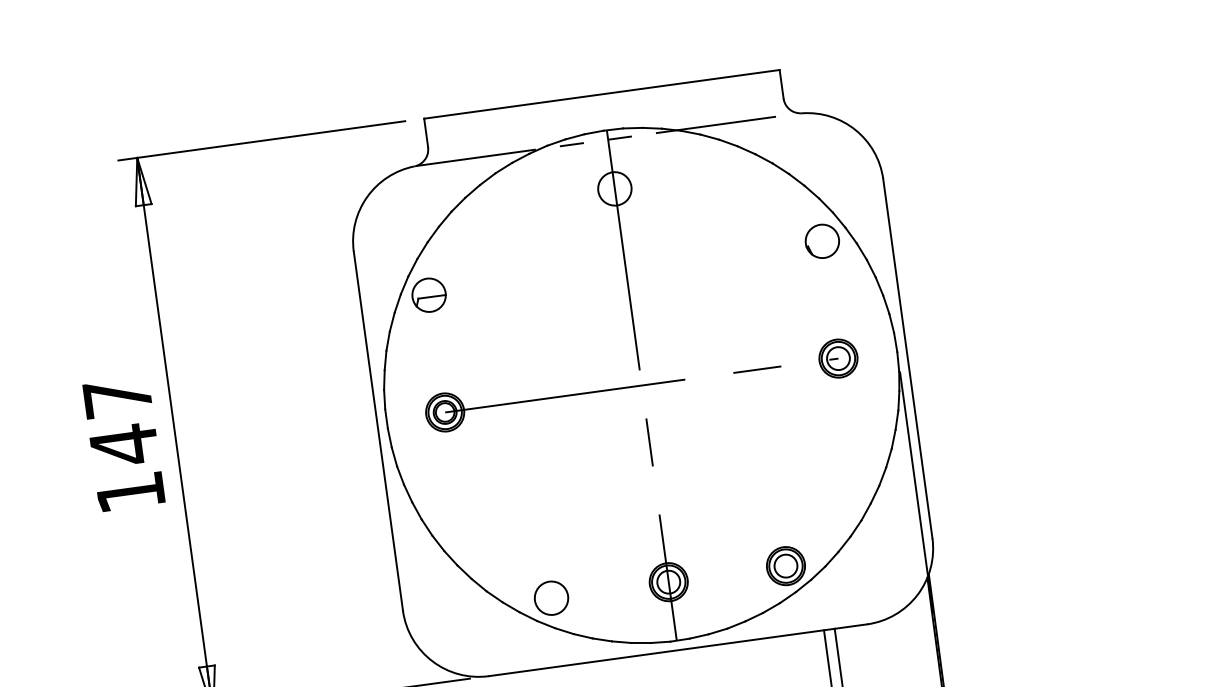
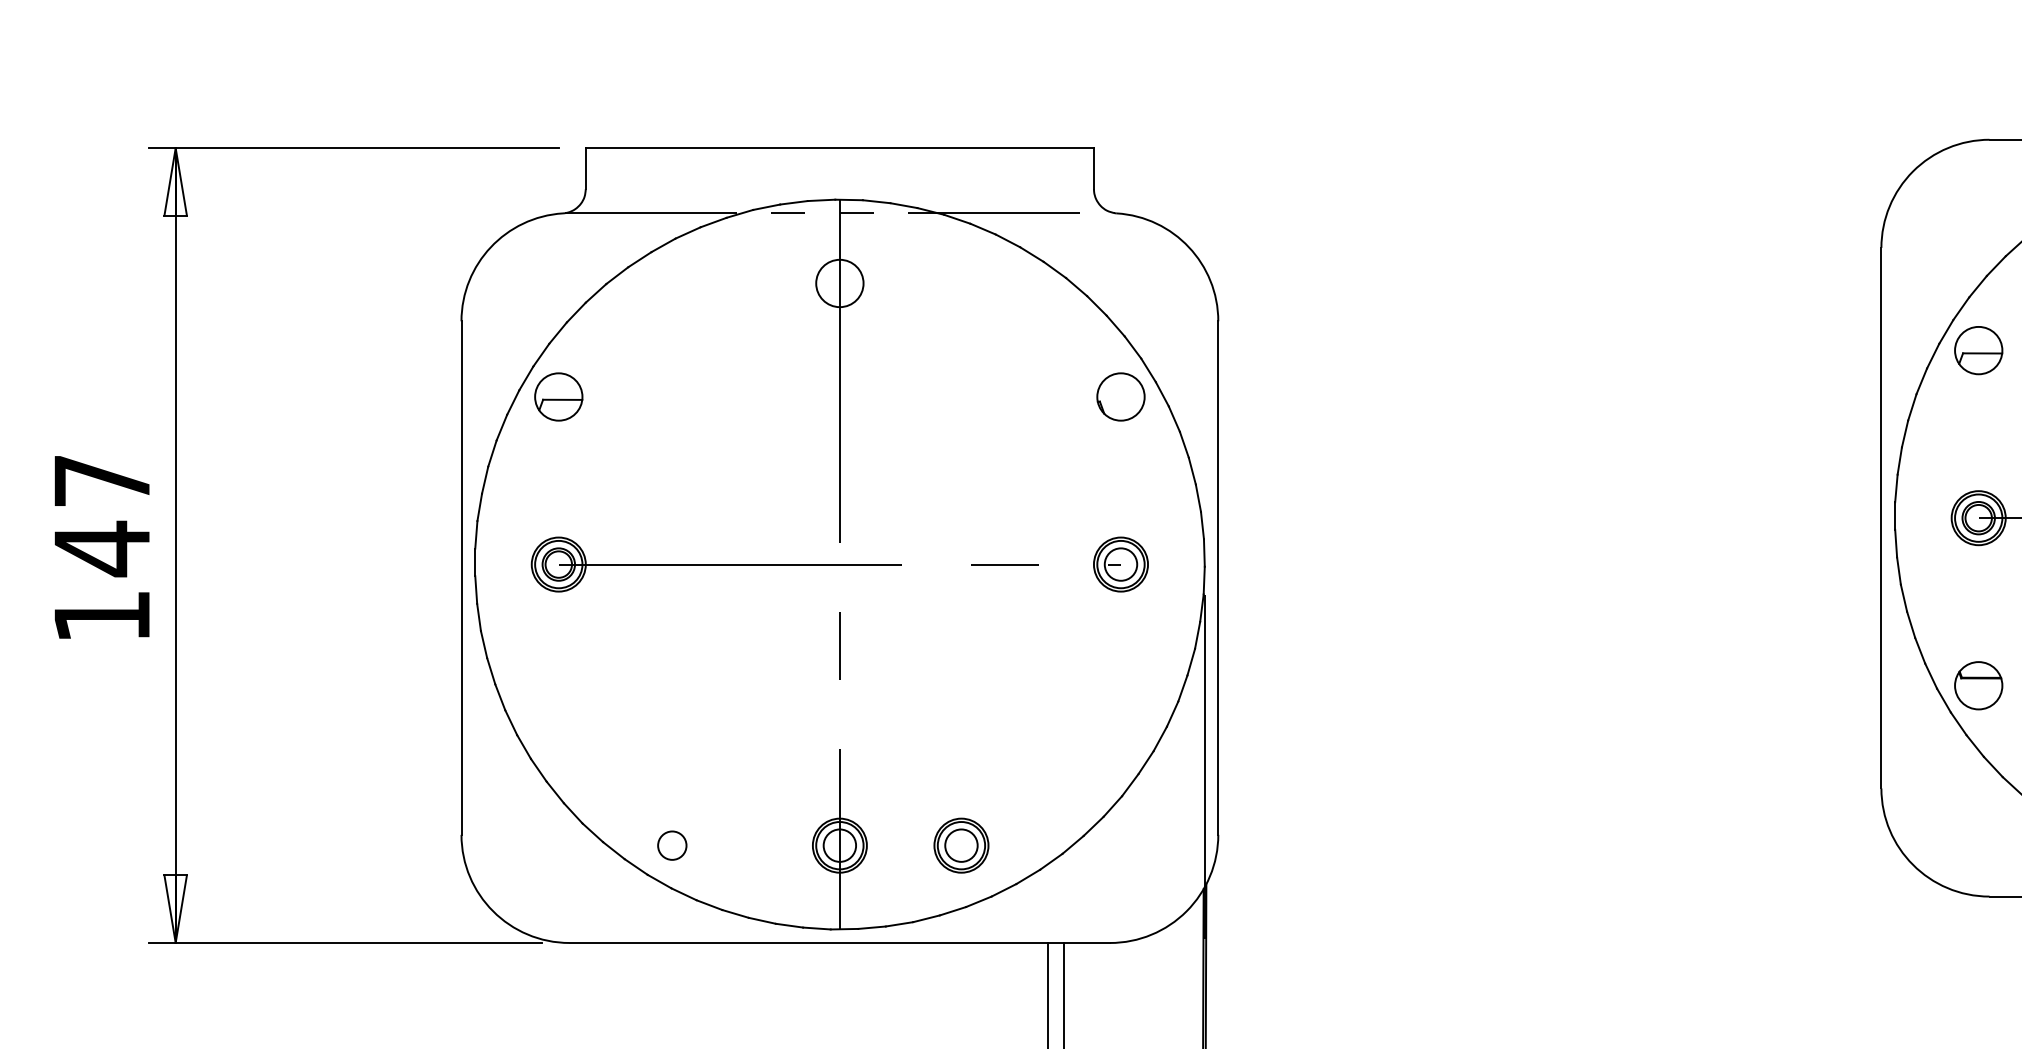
part: (786, 565) -> (961, 845), moved
circle: (551, 598) -> (672, 845), size x0.6

